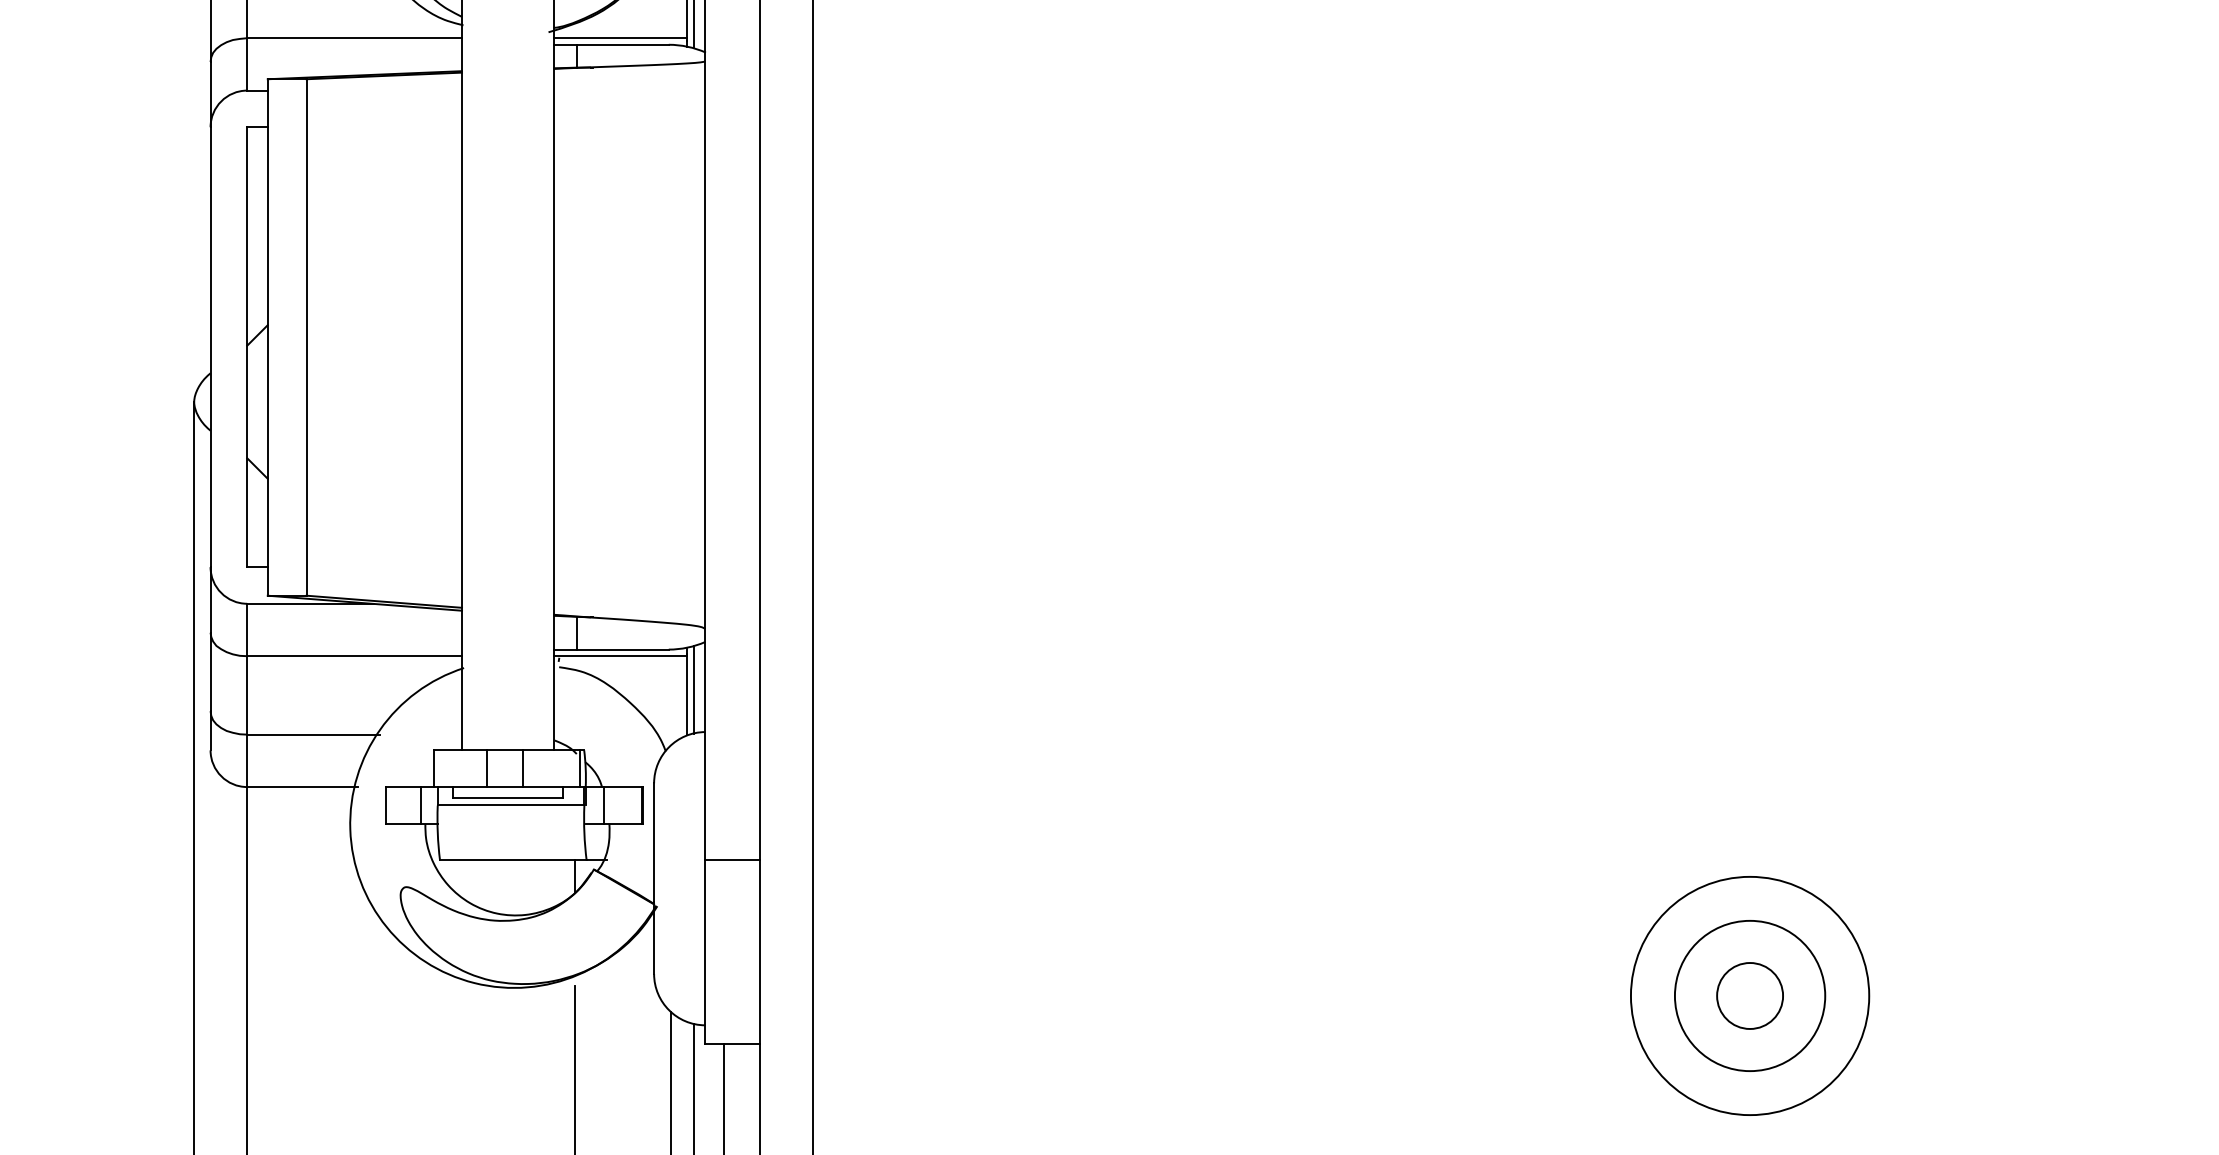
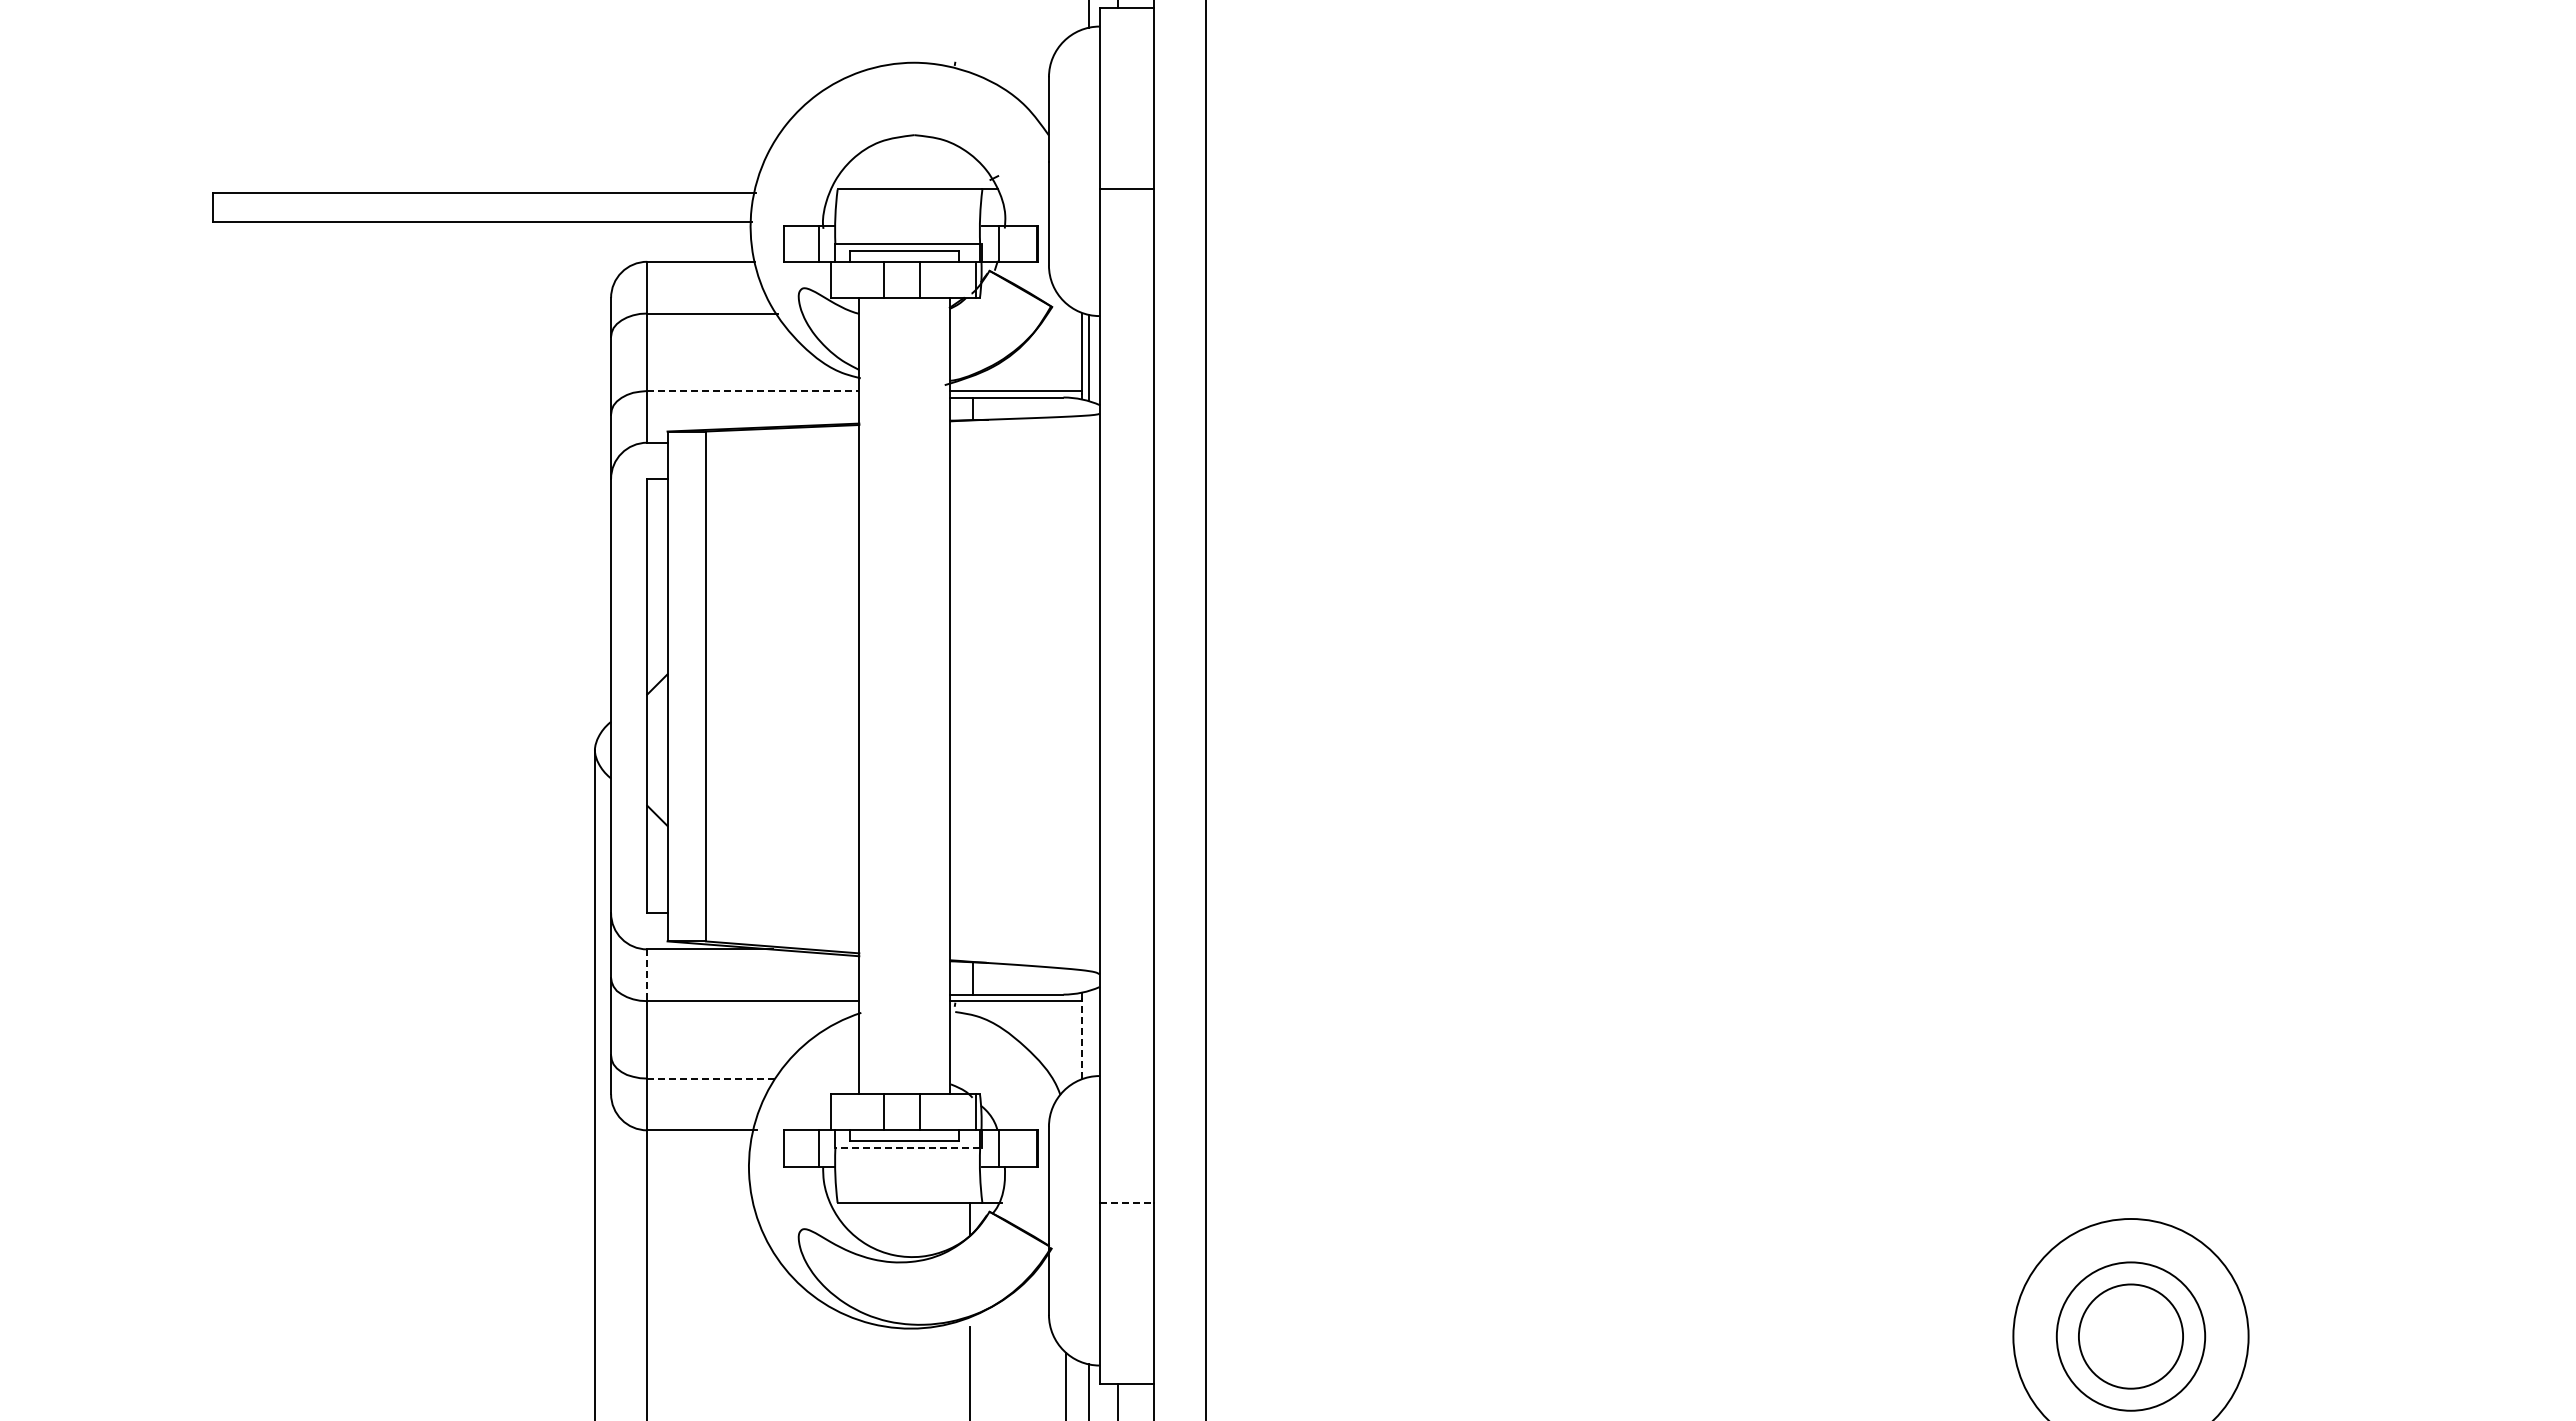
line: (354, 38) -> (753, 391), solid -> dashed
line: (247, 630) -> (647, 975), solid -> dashed
line: (694, 689) -> (1088, 1034), removed
line: (687, 695) -> (1081, 1039), solid -> dashed
line: (314, 734) -> (713, 1078), solid -> dashed
line: (510, 805) -> (907, 1148), solid -> dashed
line: (733, 860) -> (1127, 1202), solid -> dashed
circle: (1749, 995) -> (2130, 1336), size x1.6

